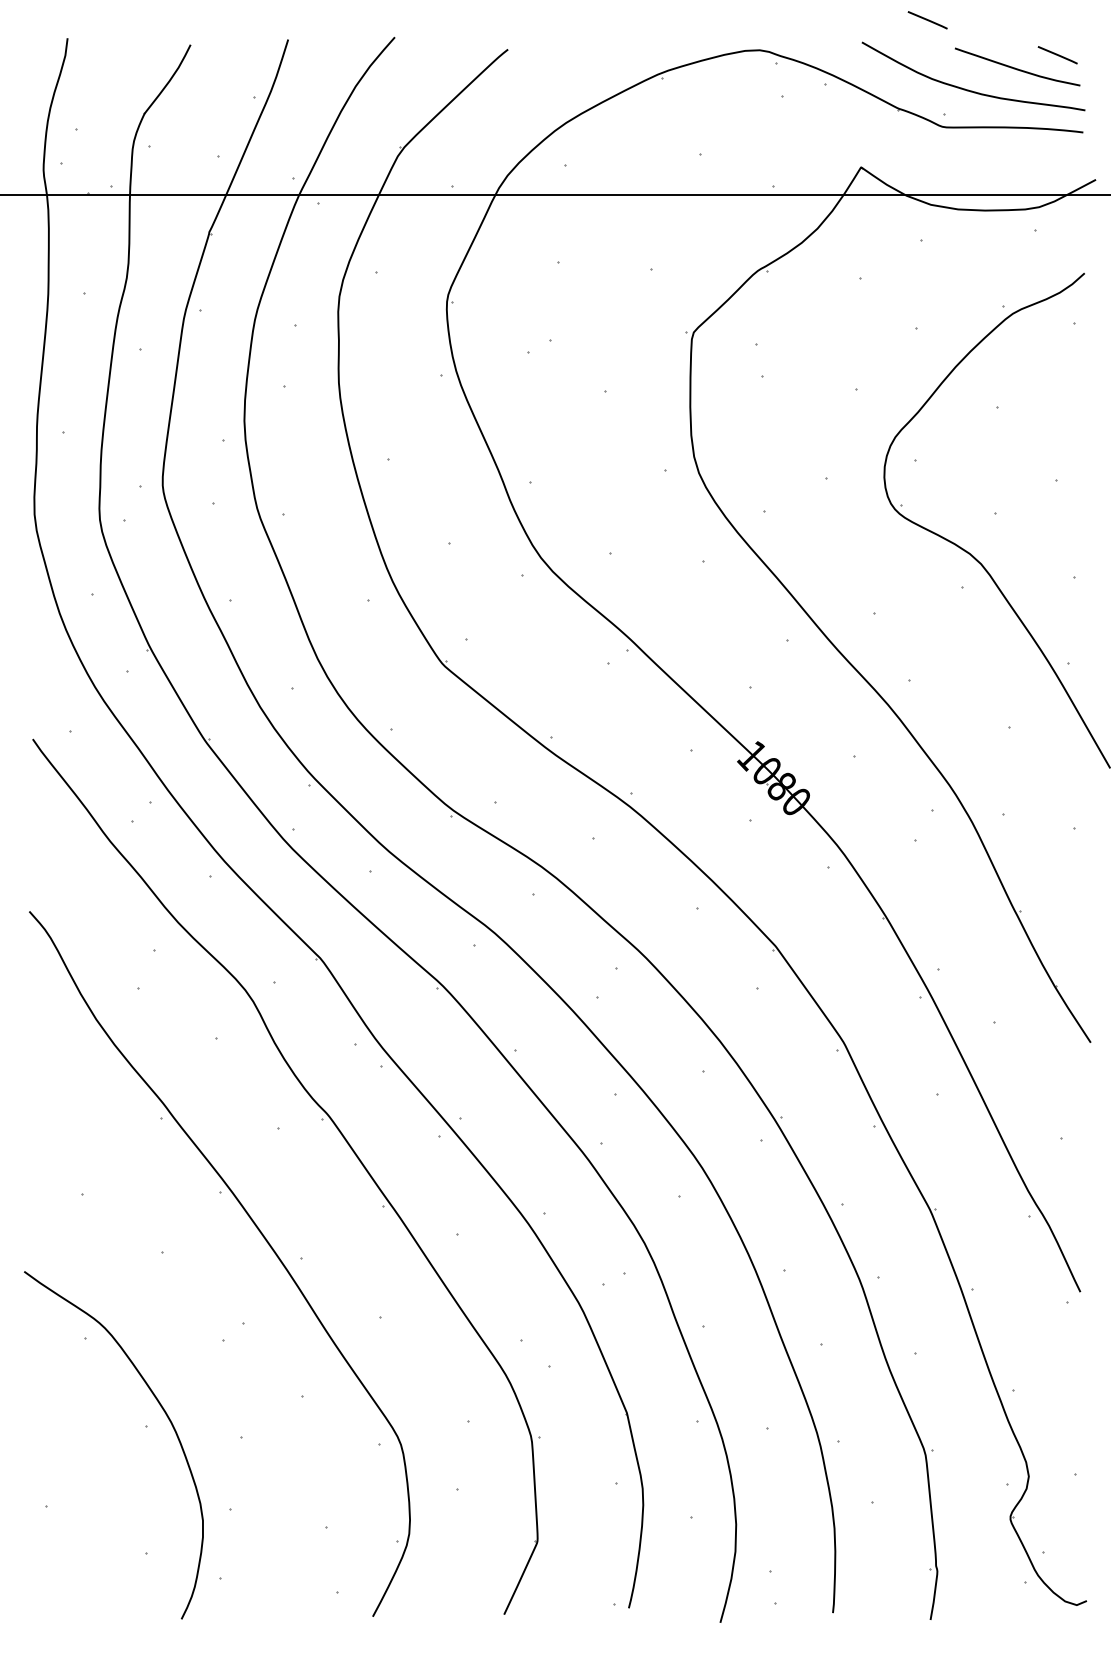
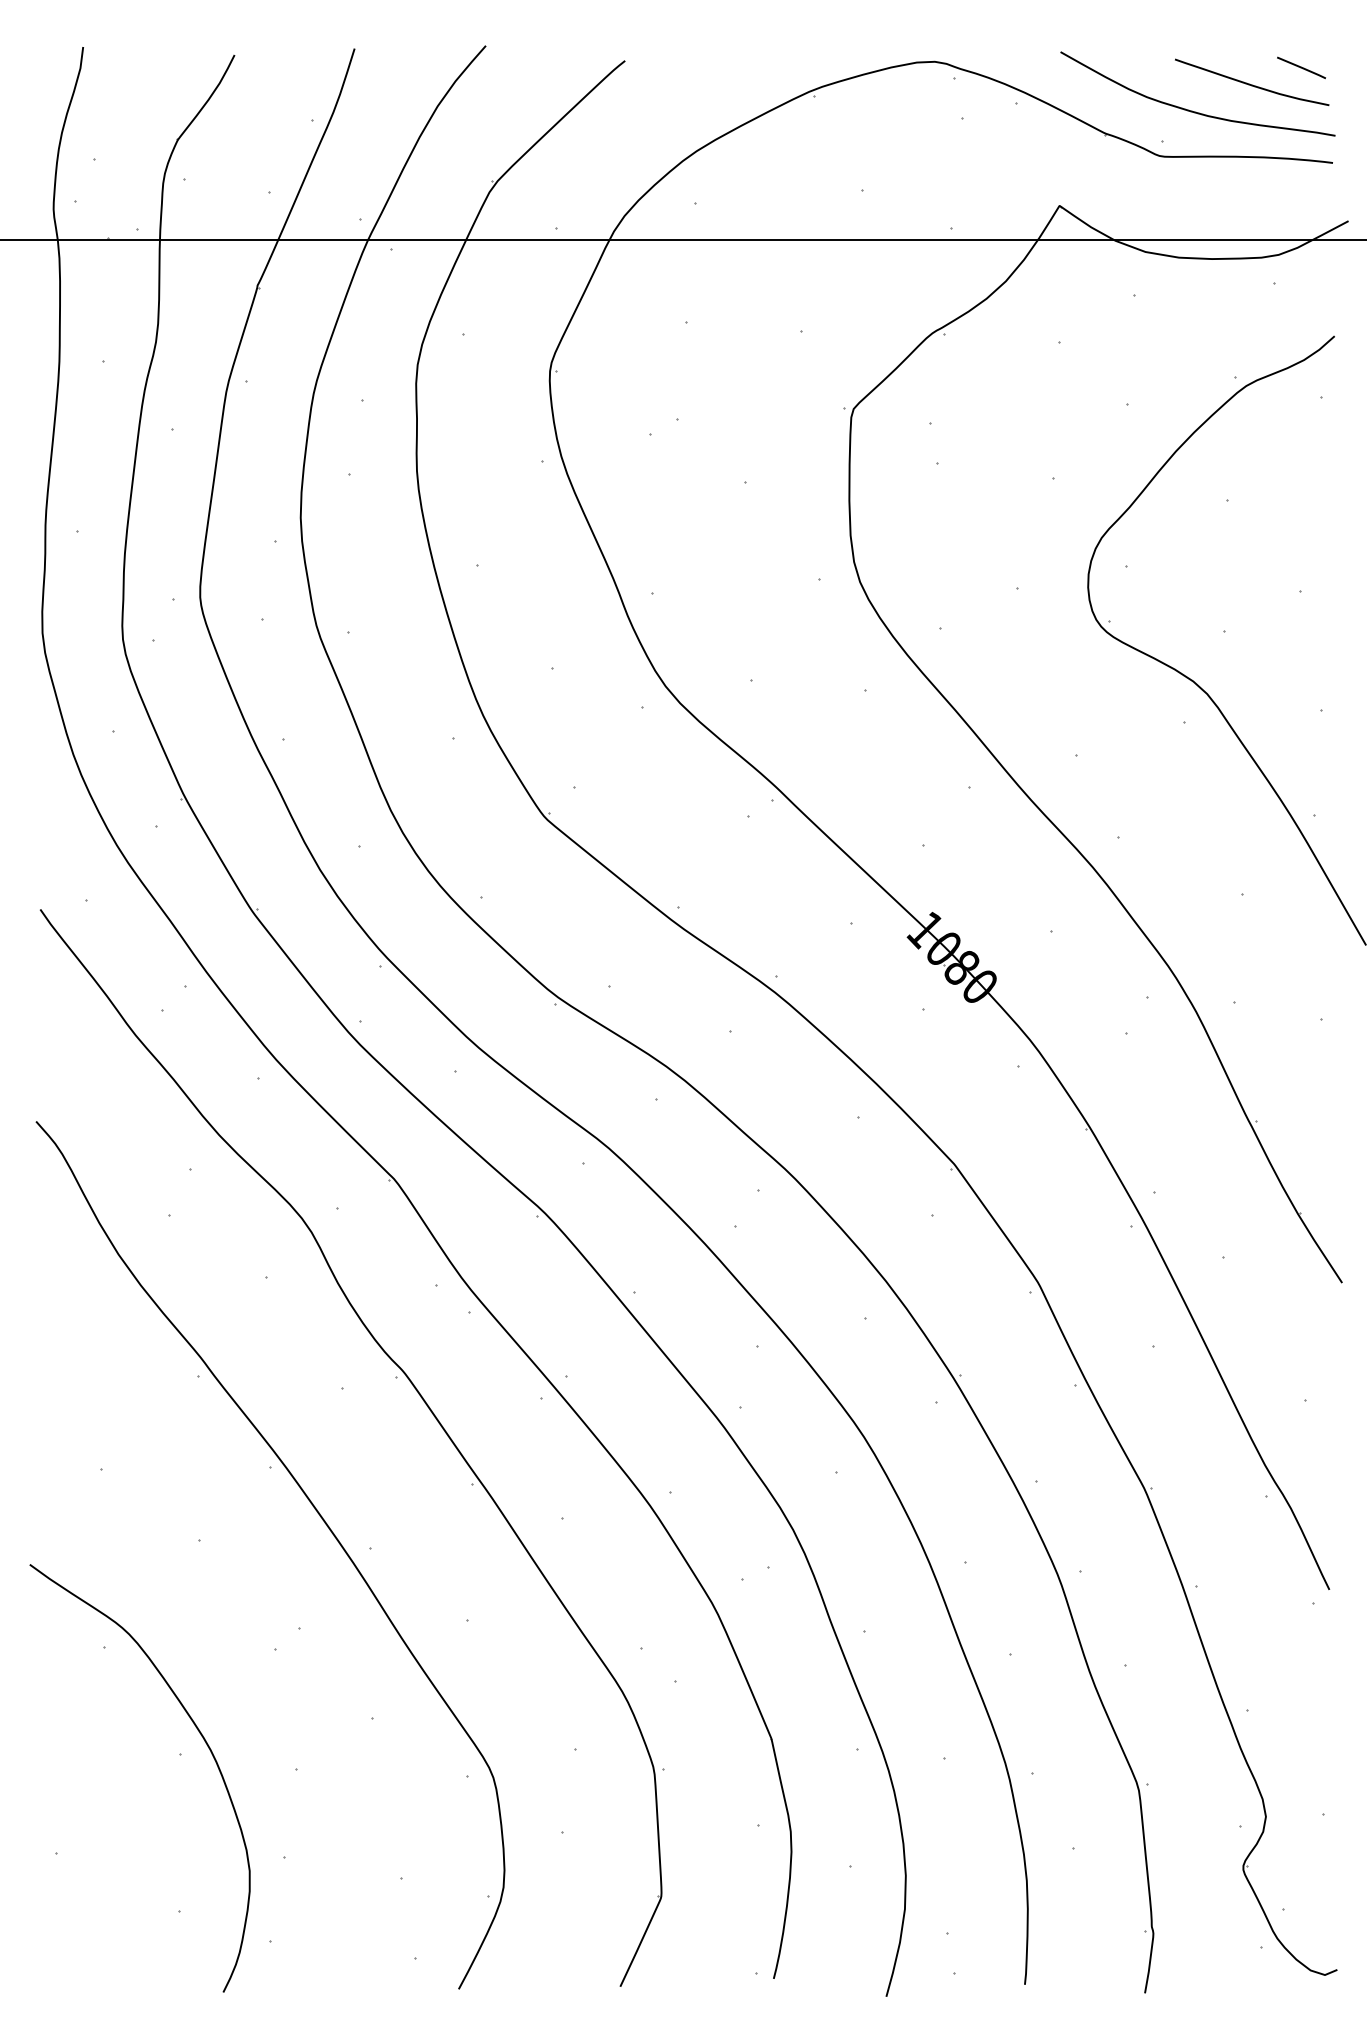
line: (927, 19) -> (1141, 24), removed

